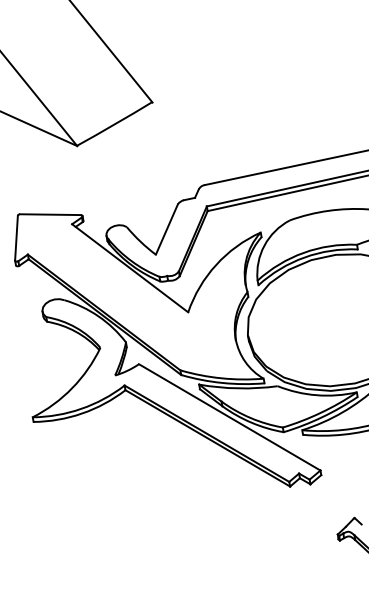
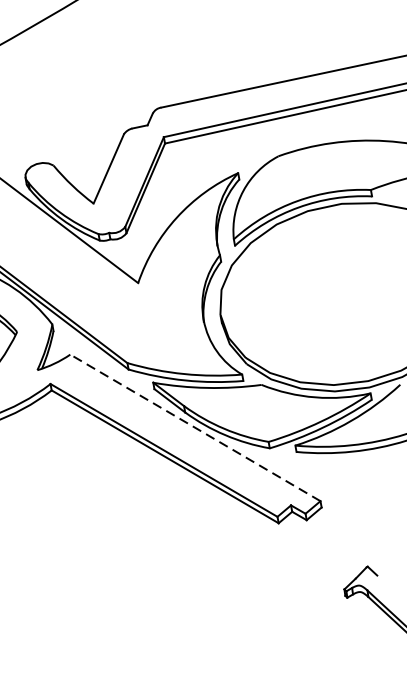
line: (229, 417) -> (195, 428), solid -> dashed

